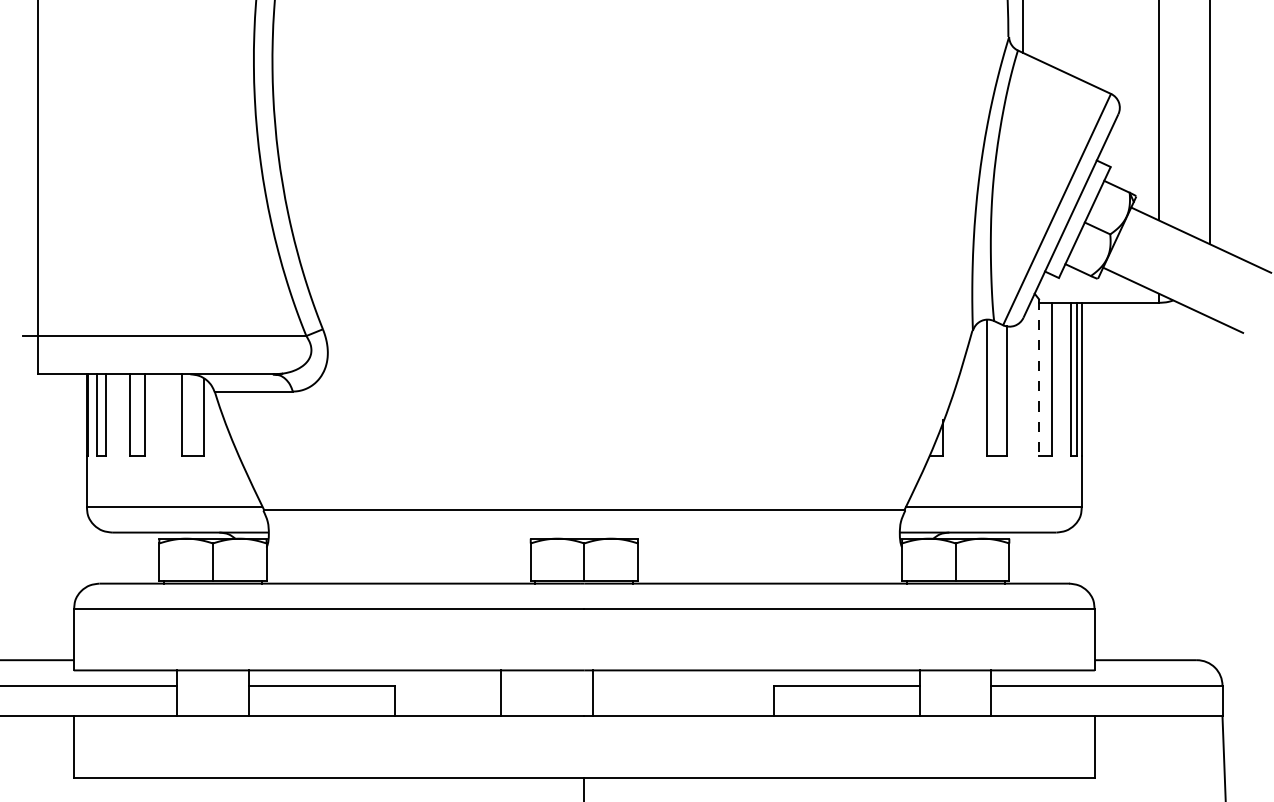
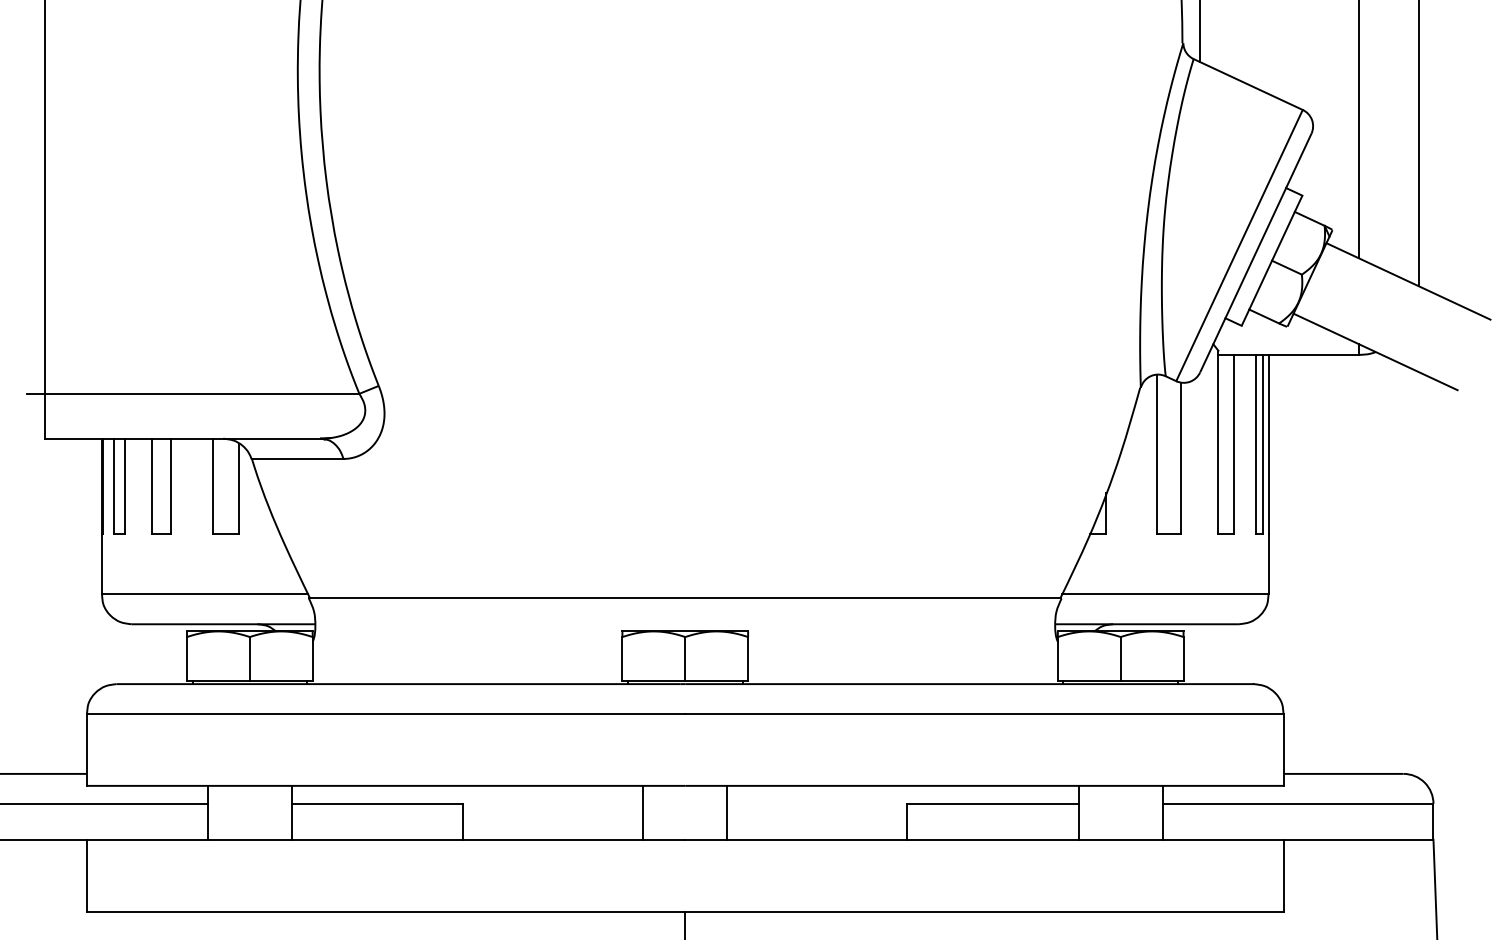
line: (1039, 377) -> (1218, 442), dashed -> solid
line: (500, 693) -> (643, 812), moved
line: (593, 693) -> (727, 812), moved

